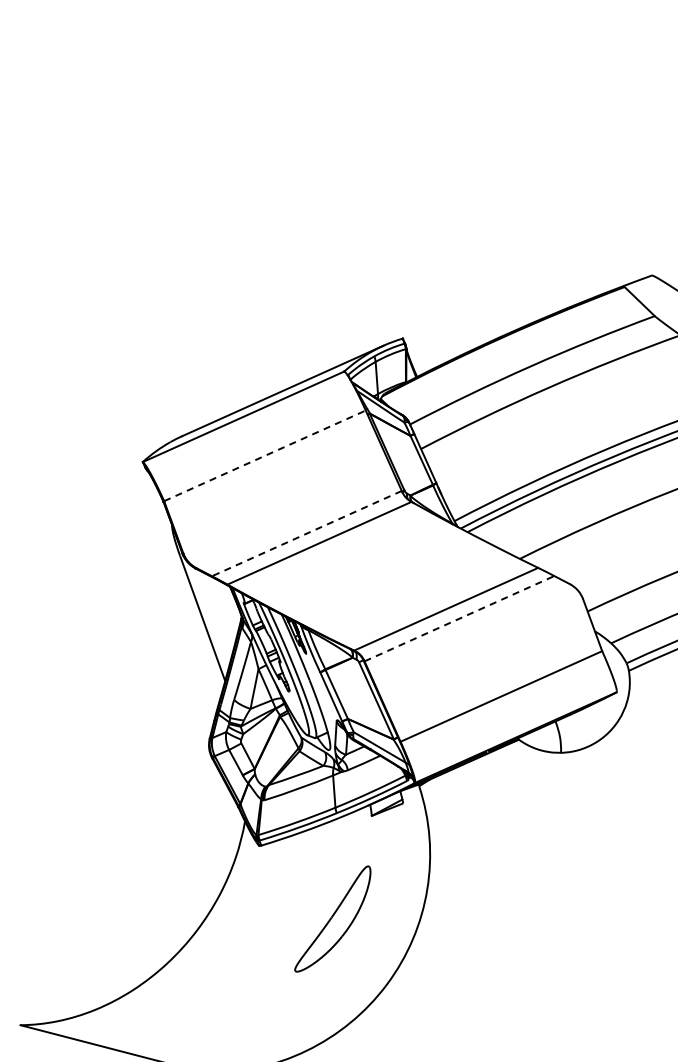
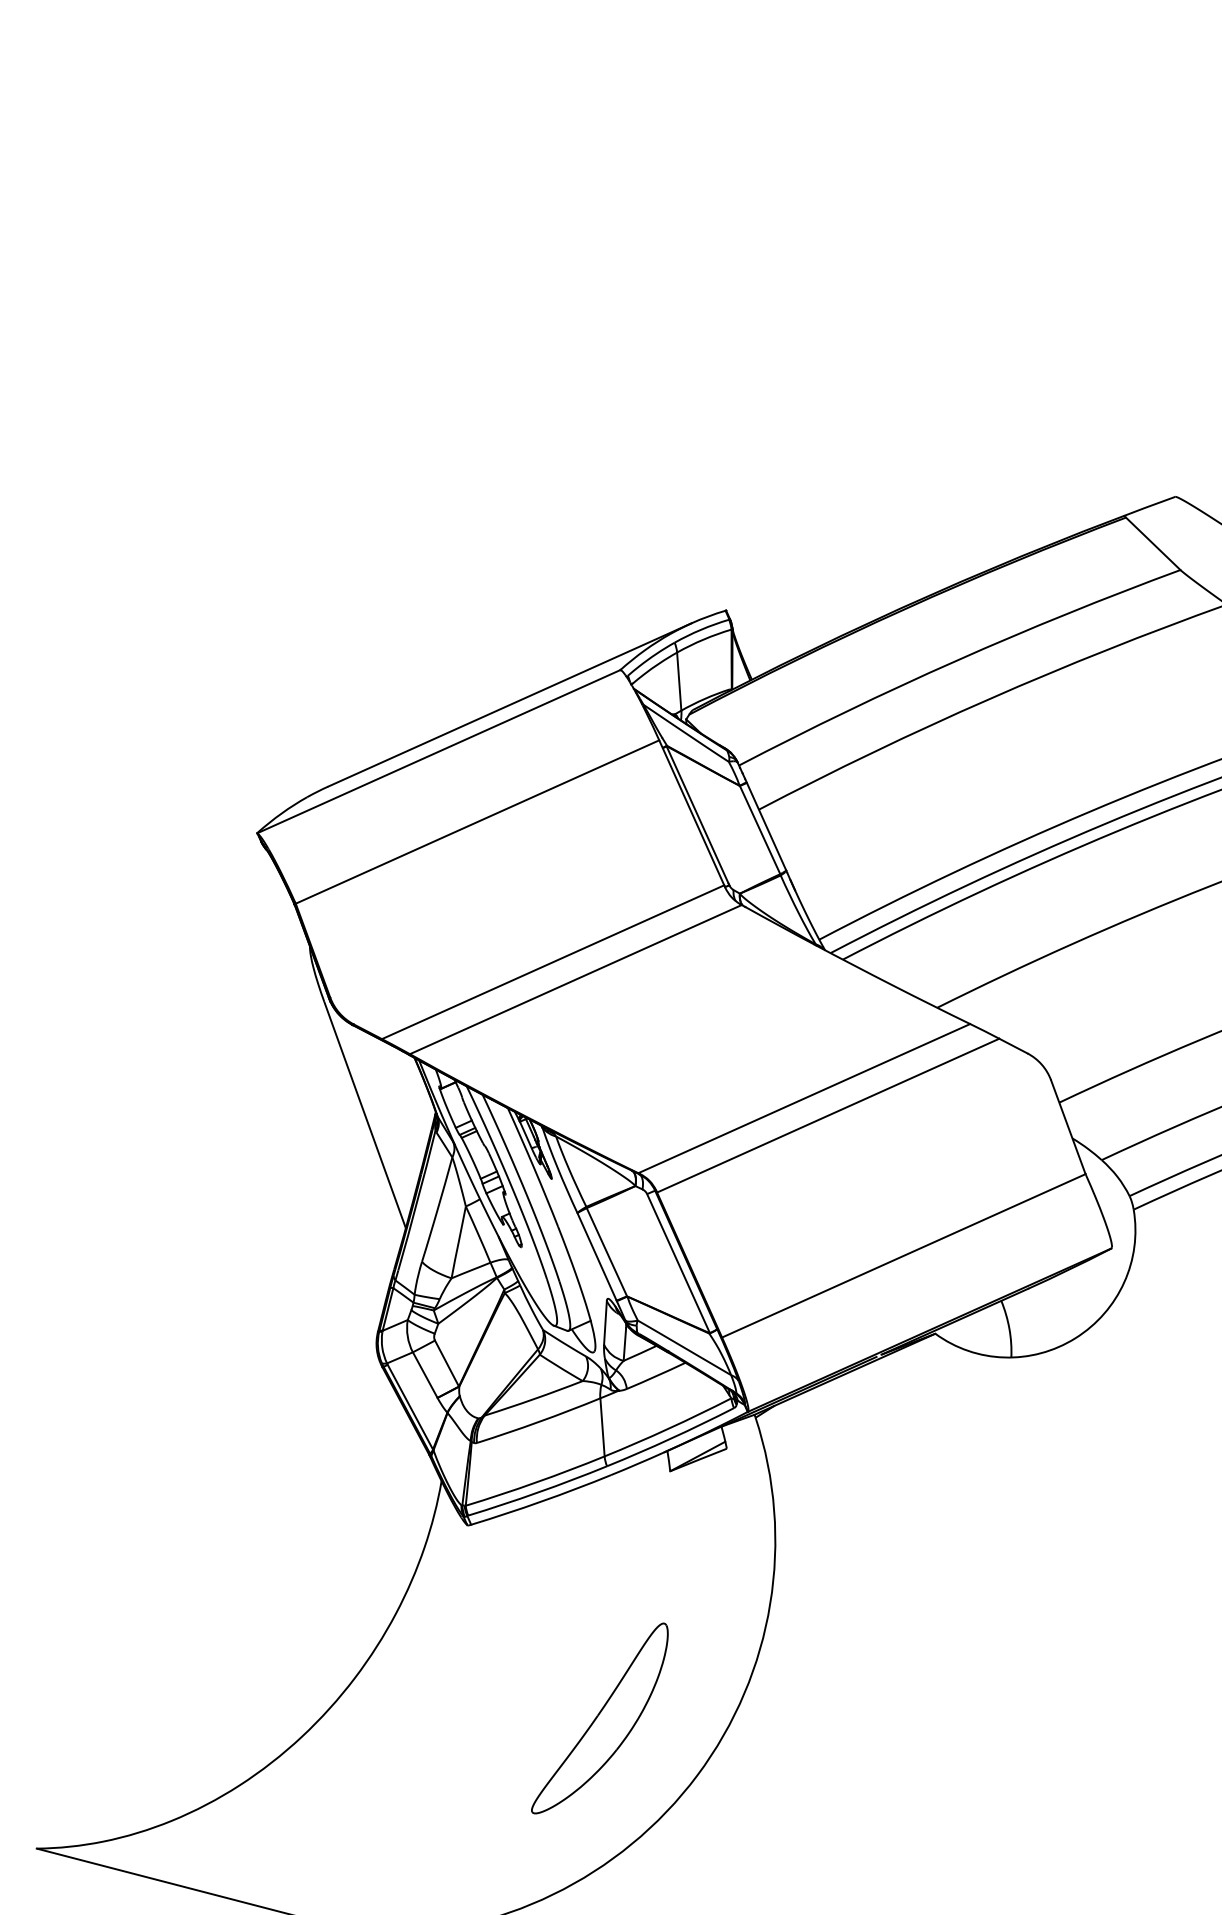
line: (264, 455) -> (476, 821), dashed -> solid
line: (306, 533) -> (552, 962), dashed -> solid
line: (459, 618) -> (828, 1115), dashed -> solid
part: (332, 918) -> (599, 1717), moved

